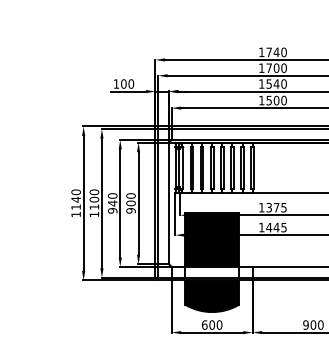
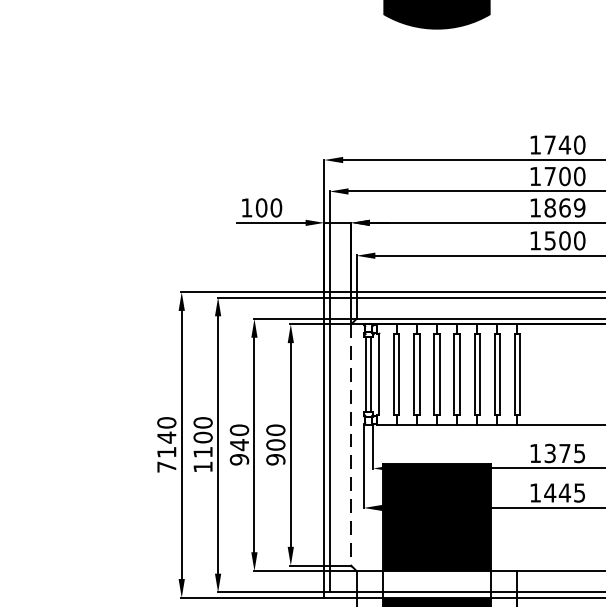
text: (276, 83) -> (564, 206), 1540 -> 1869
line: (168, 203) -> (350, 445), solid -> dashed
text: (75, 214) -> (165, 466), 1140 -> 7140

